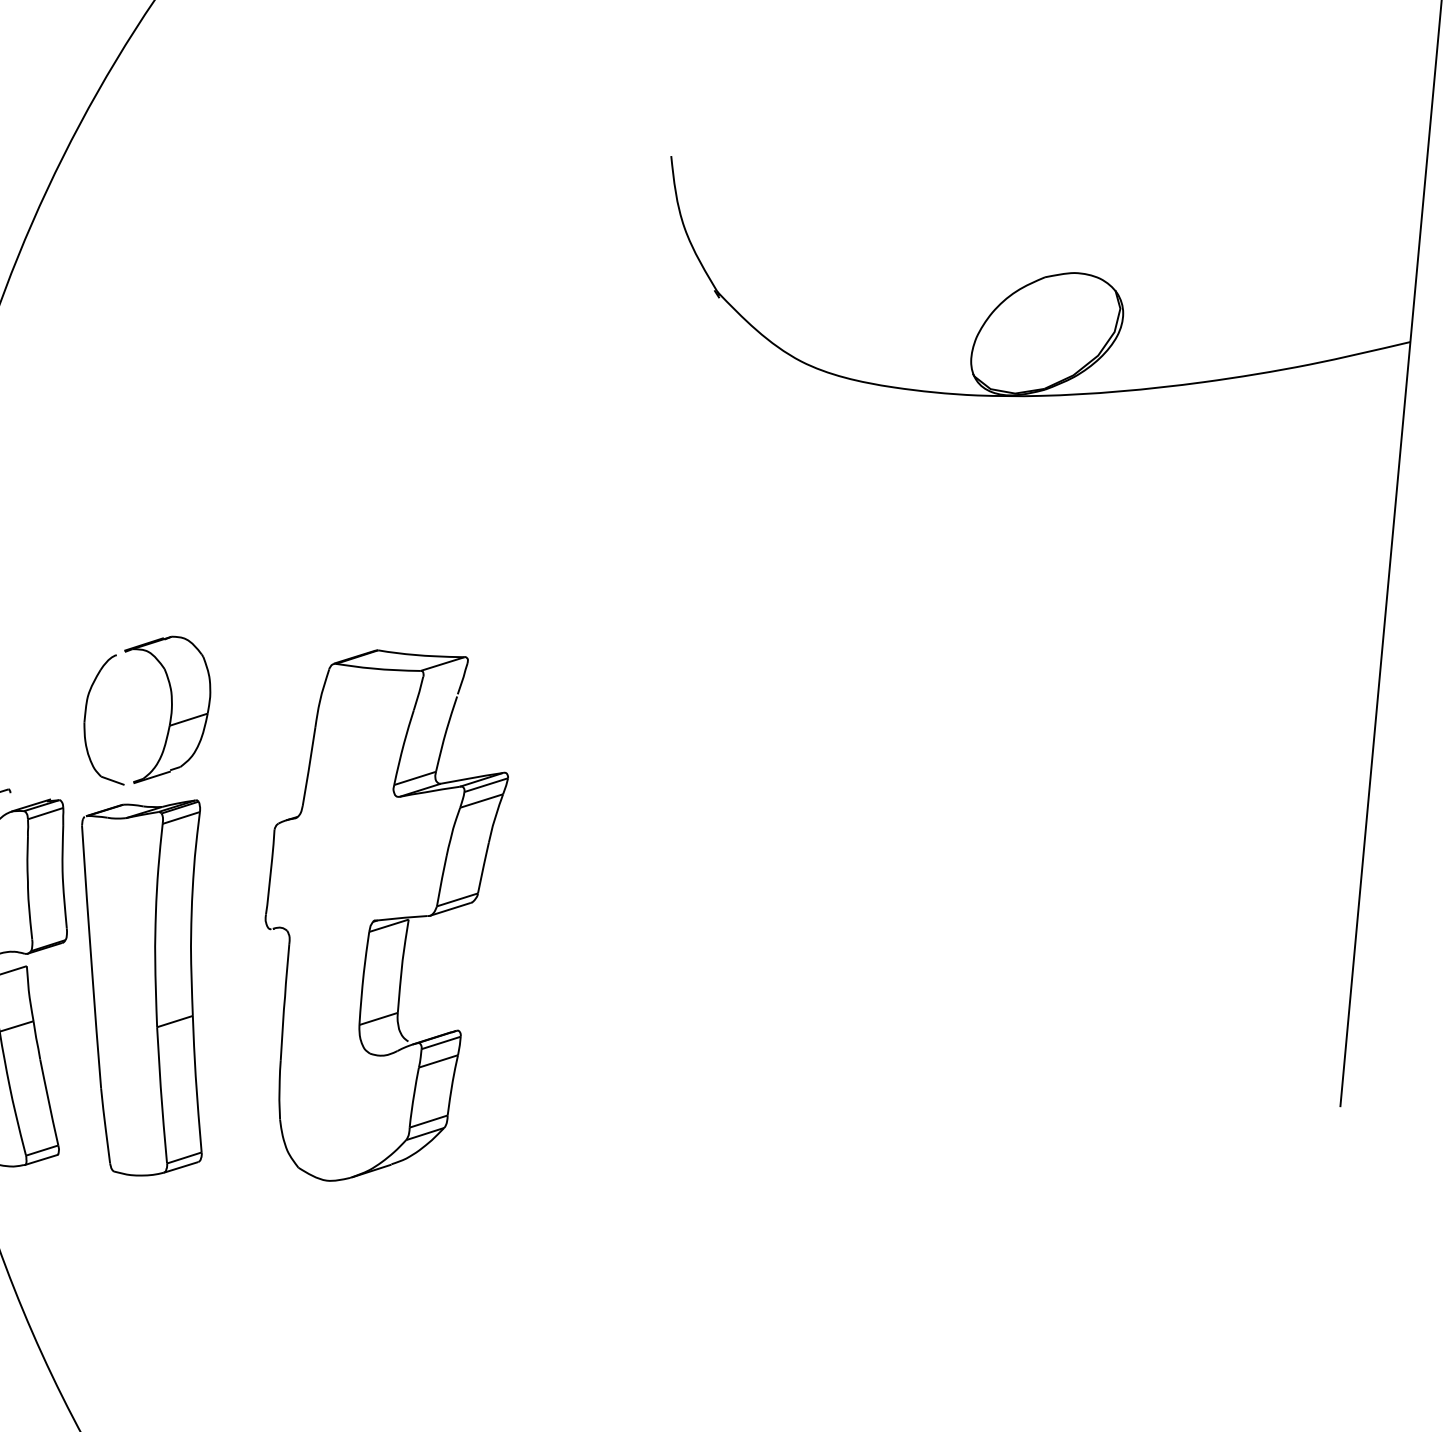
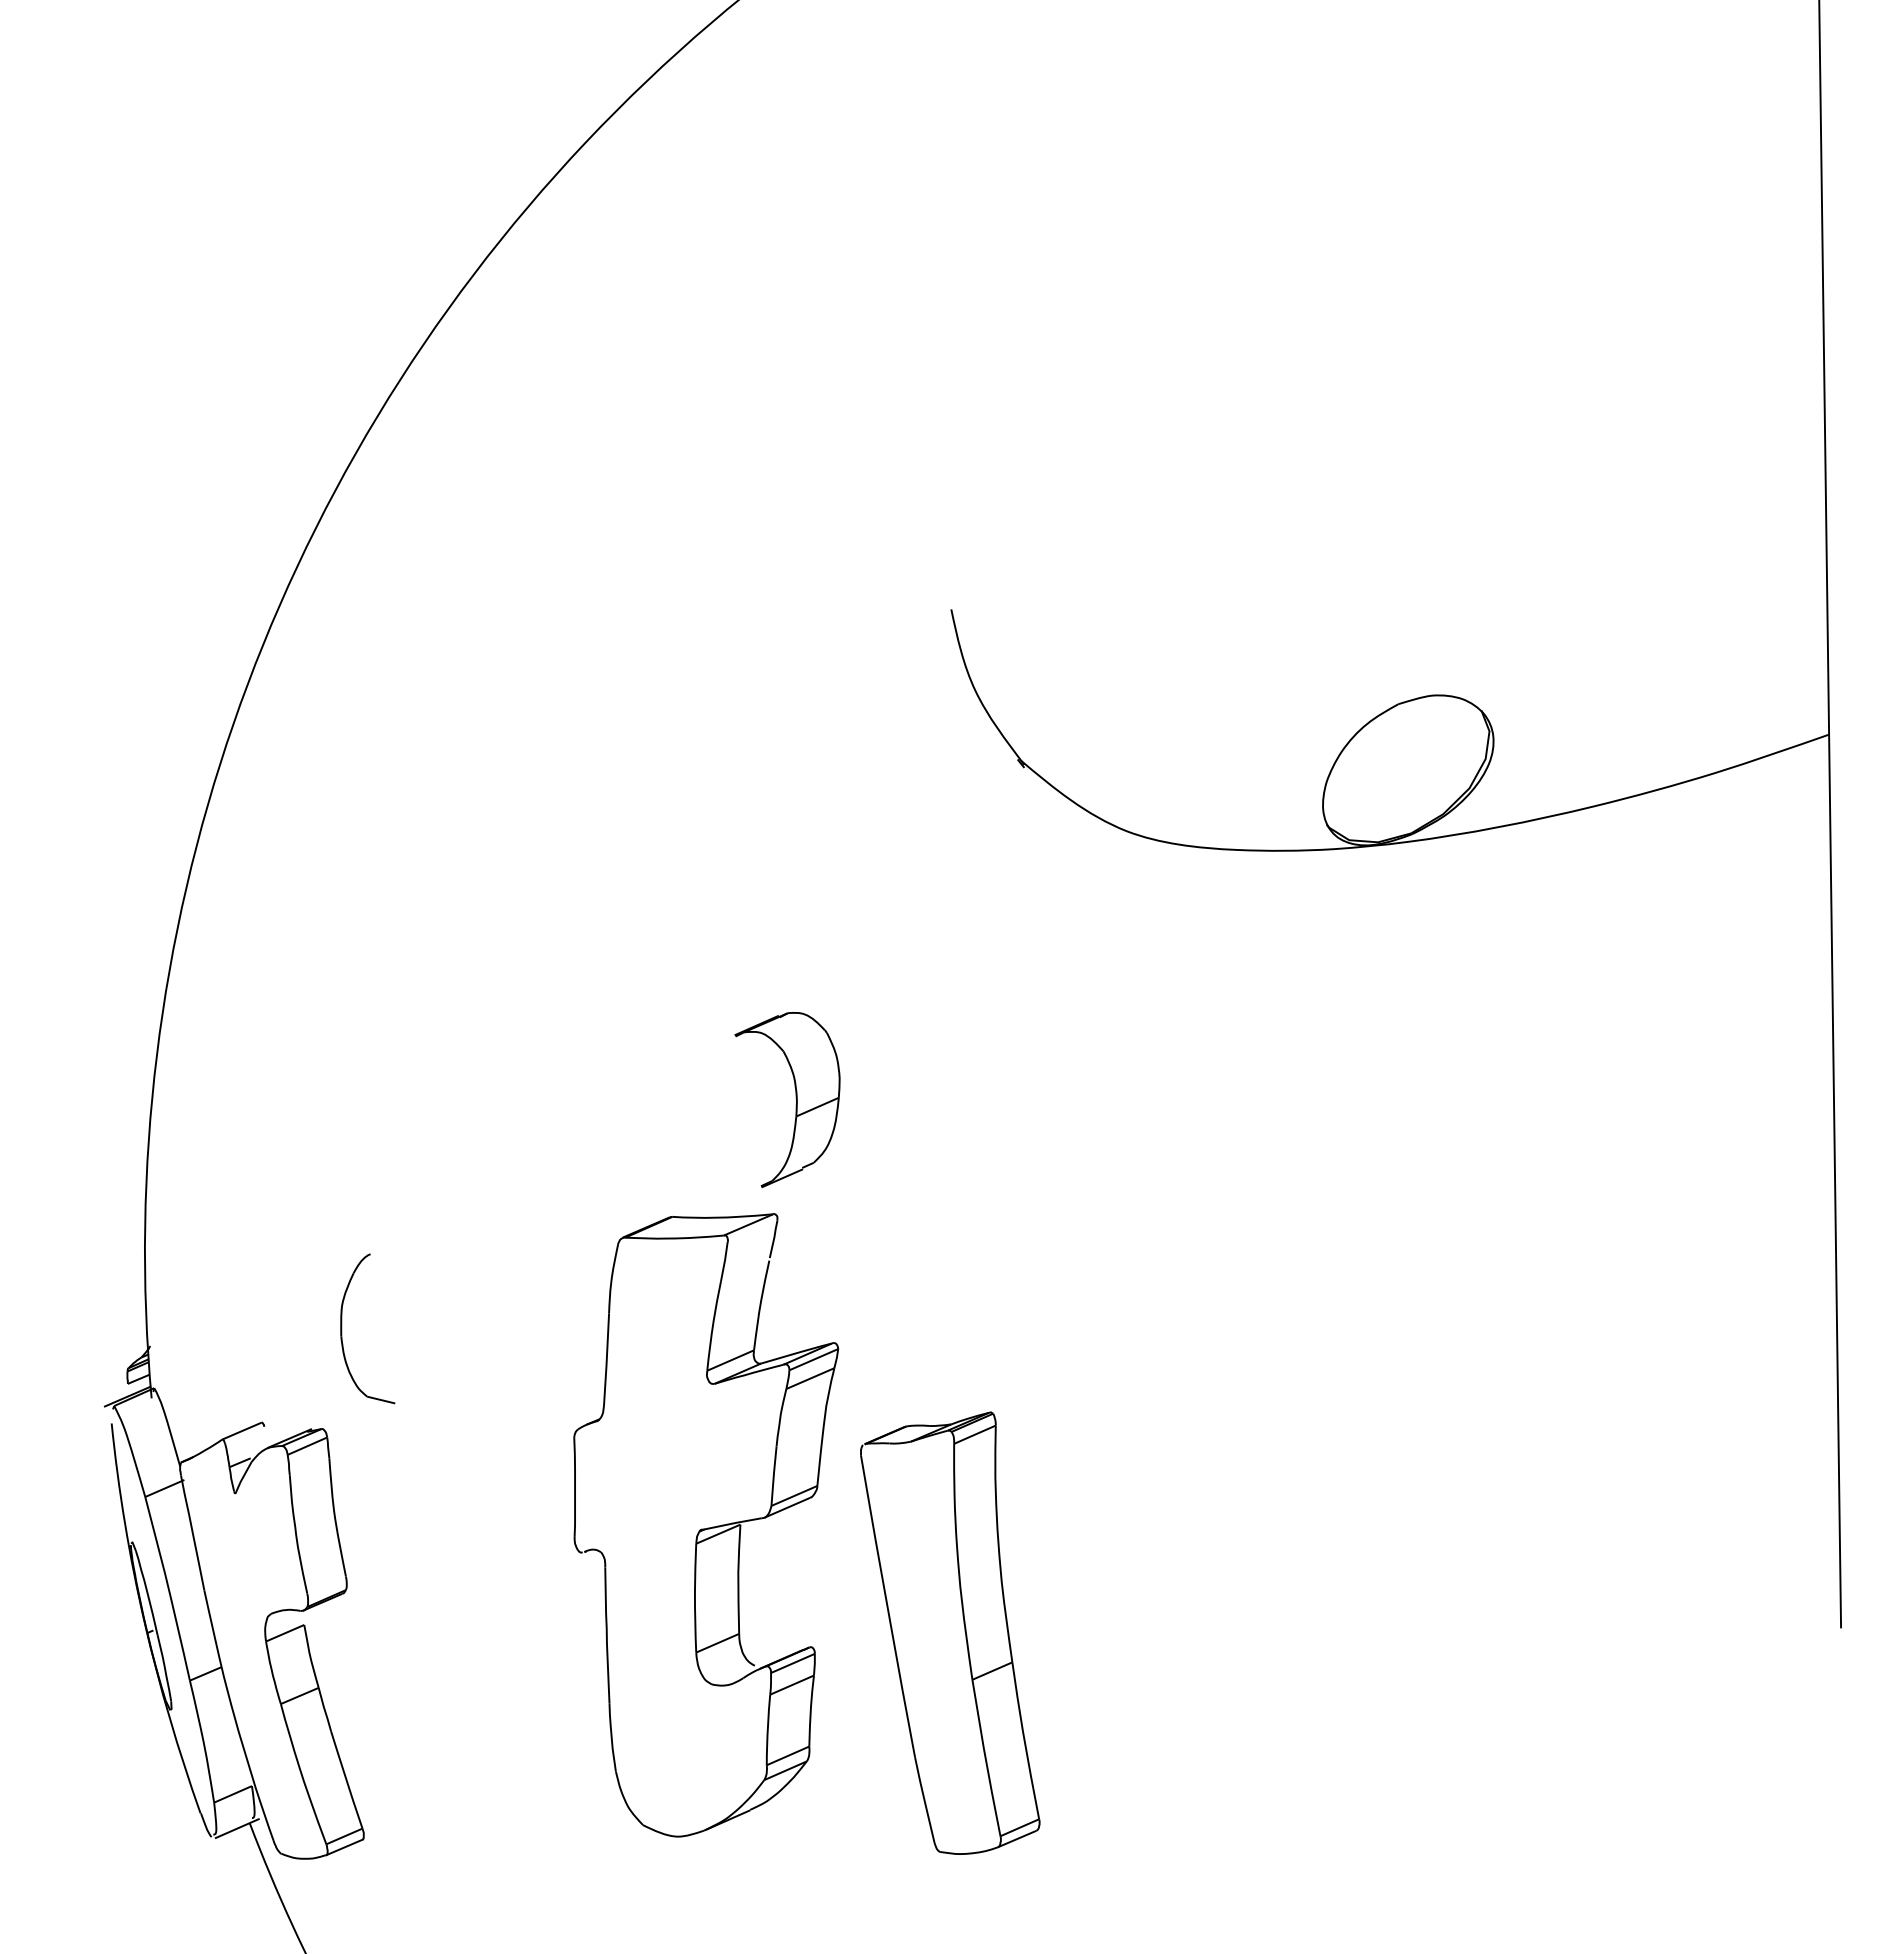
part: (170, 710) -> (795, 1098), moved
part: (142, 984) -> (950, 1632), moved

